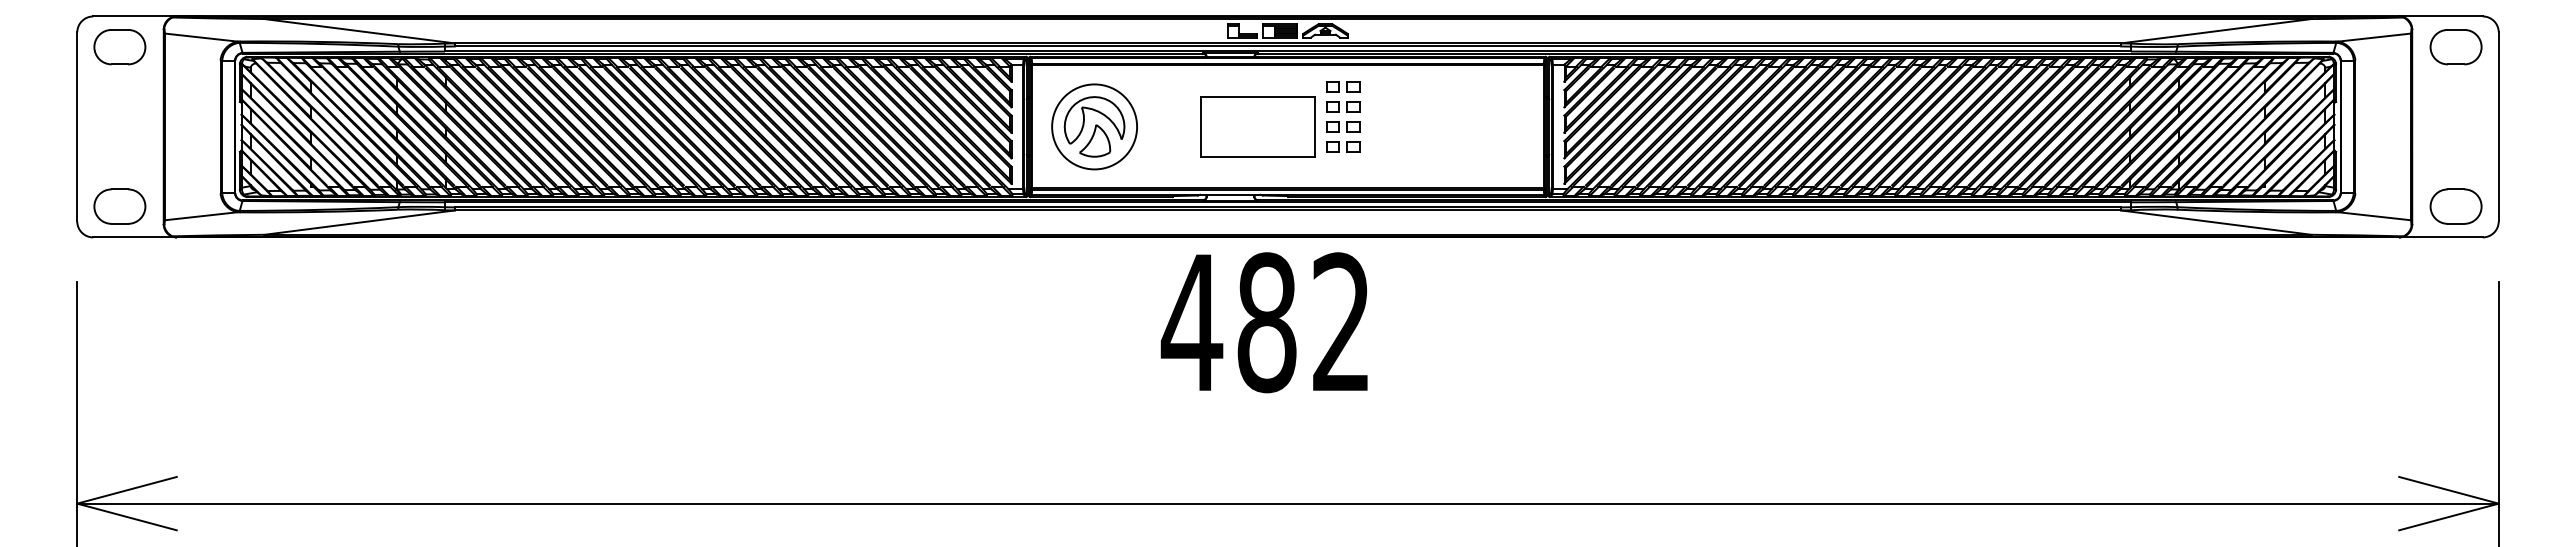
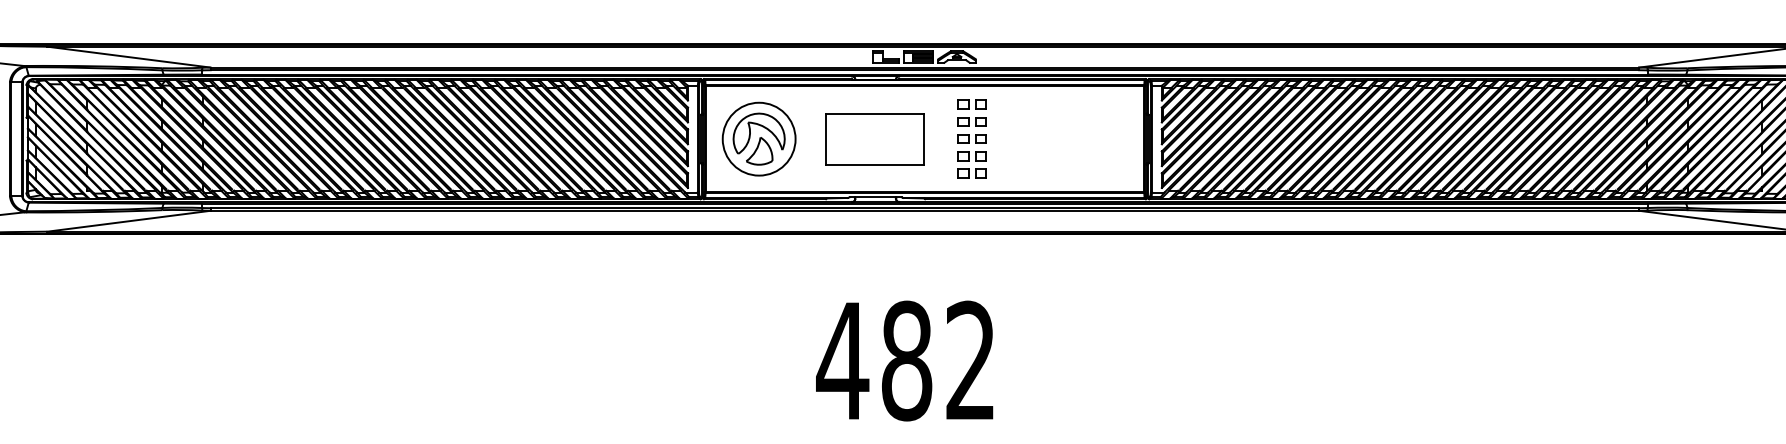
part: (1257, 126) -> (874, 138), moved
part: (1343, 166) -> (972, 173), added
text: (1263, 322) -> (903, 360), moved

